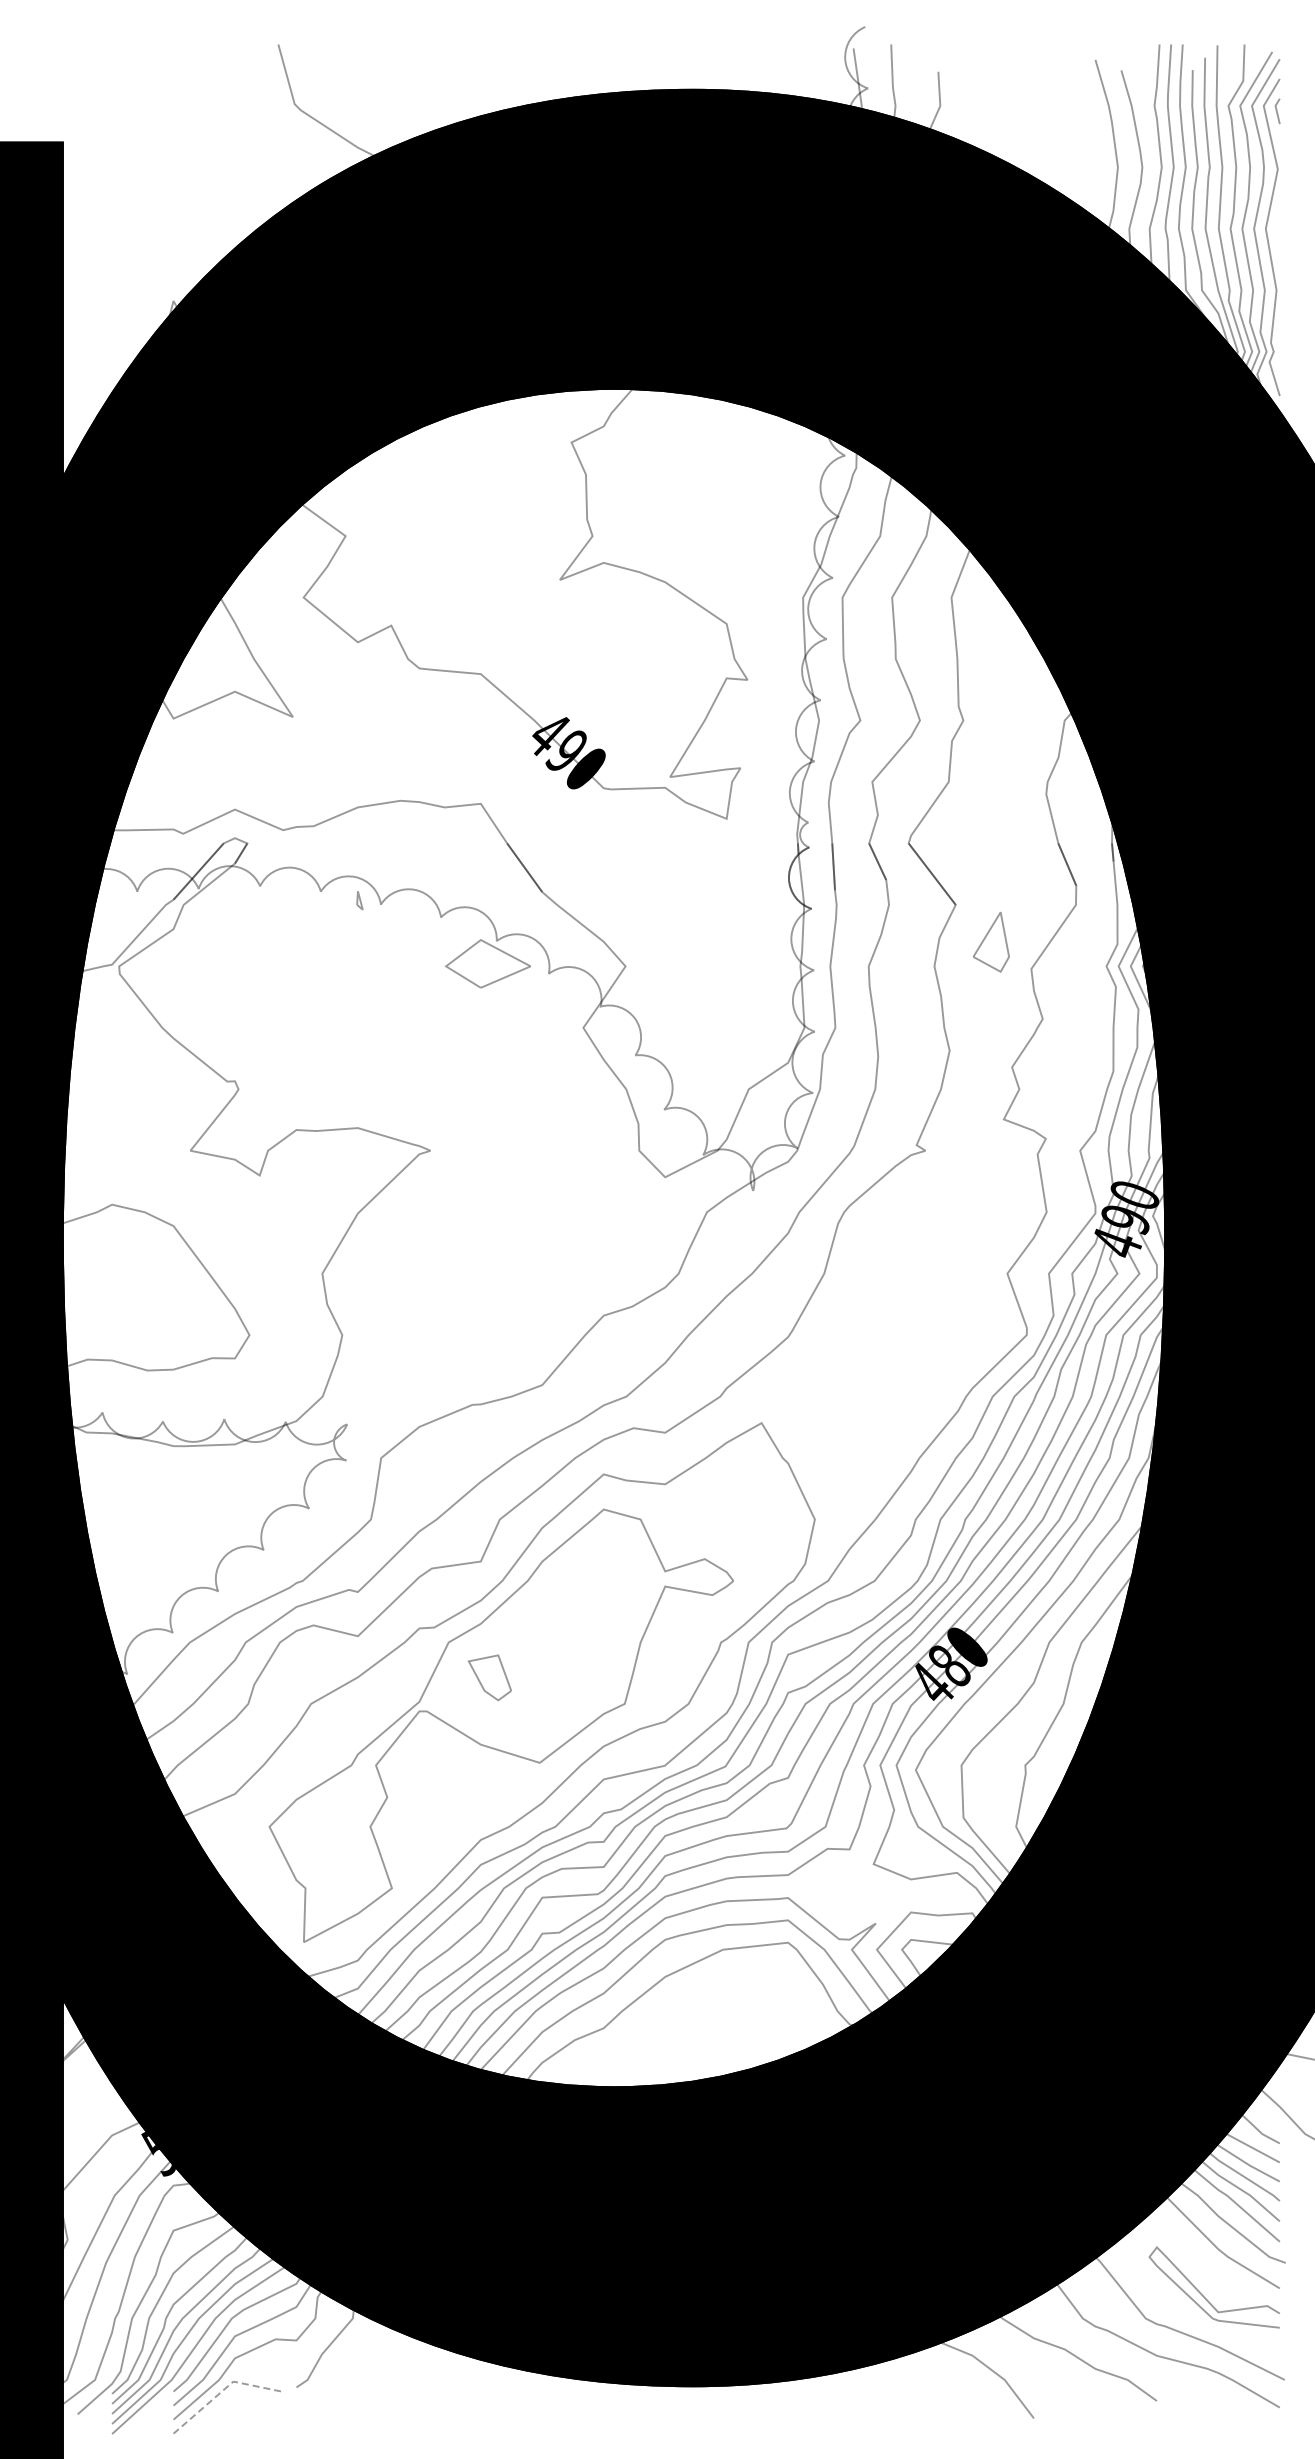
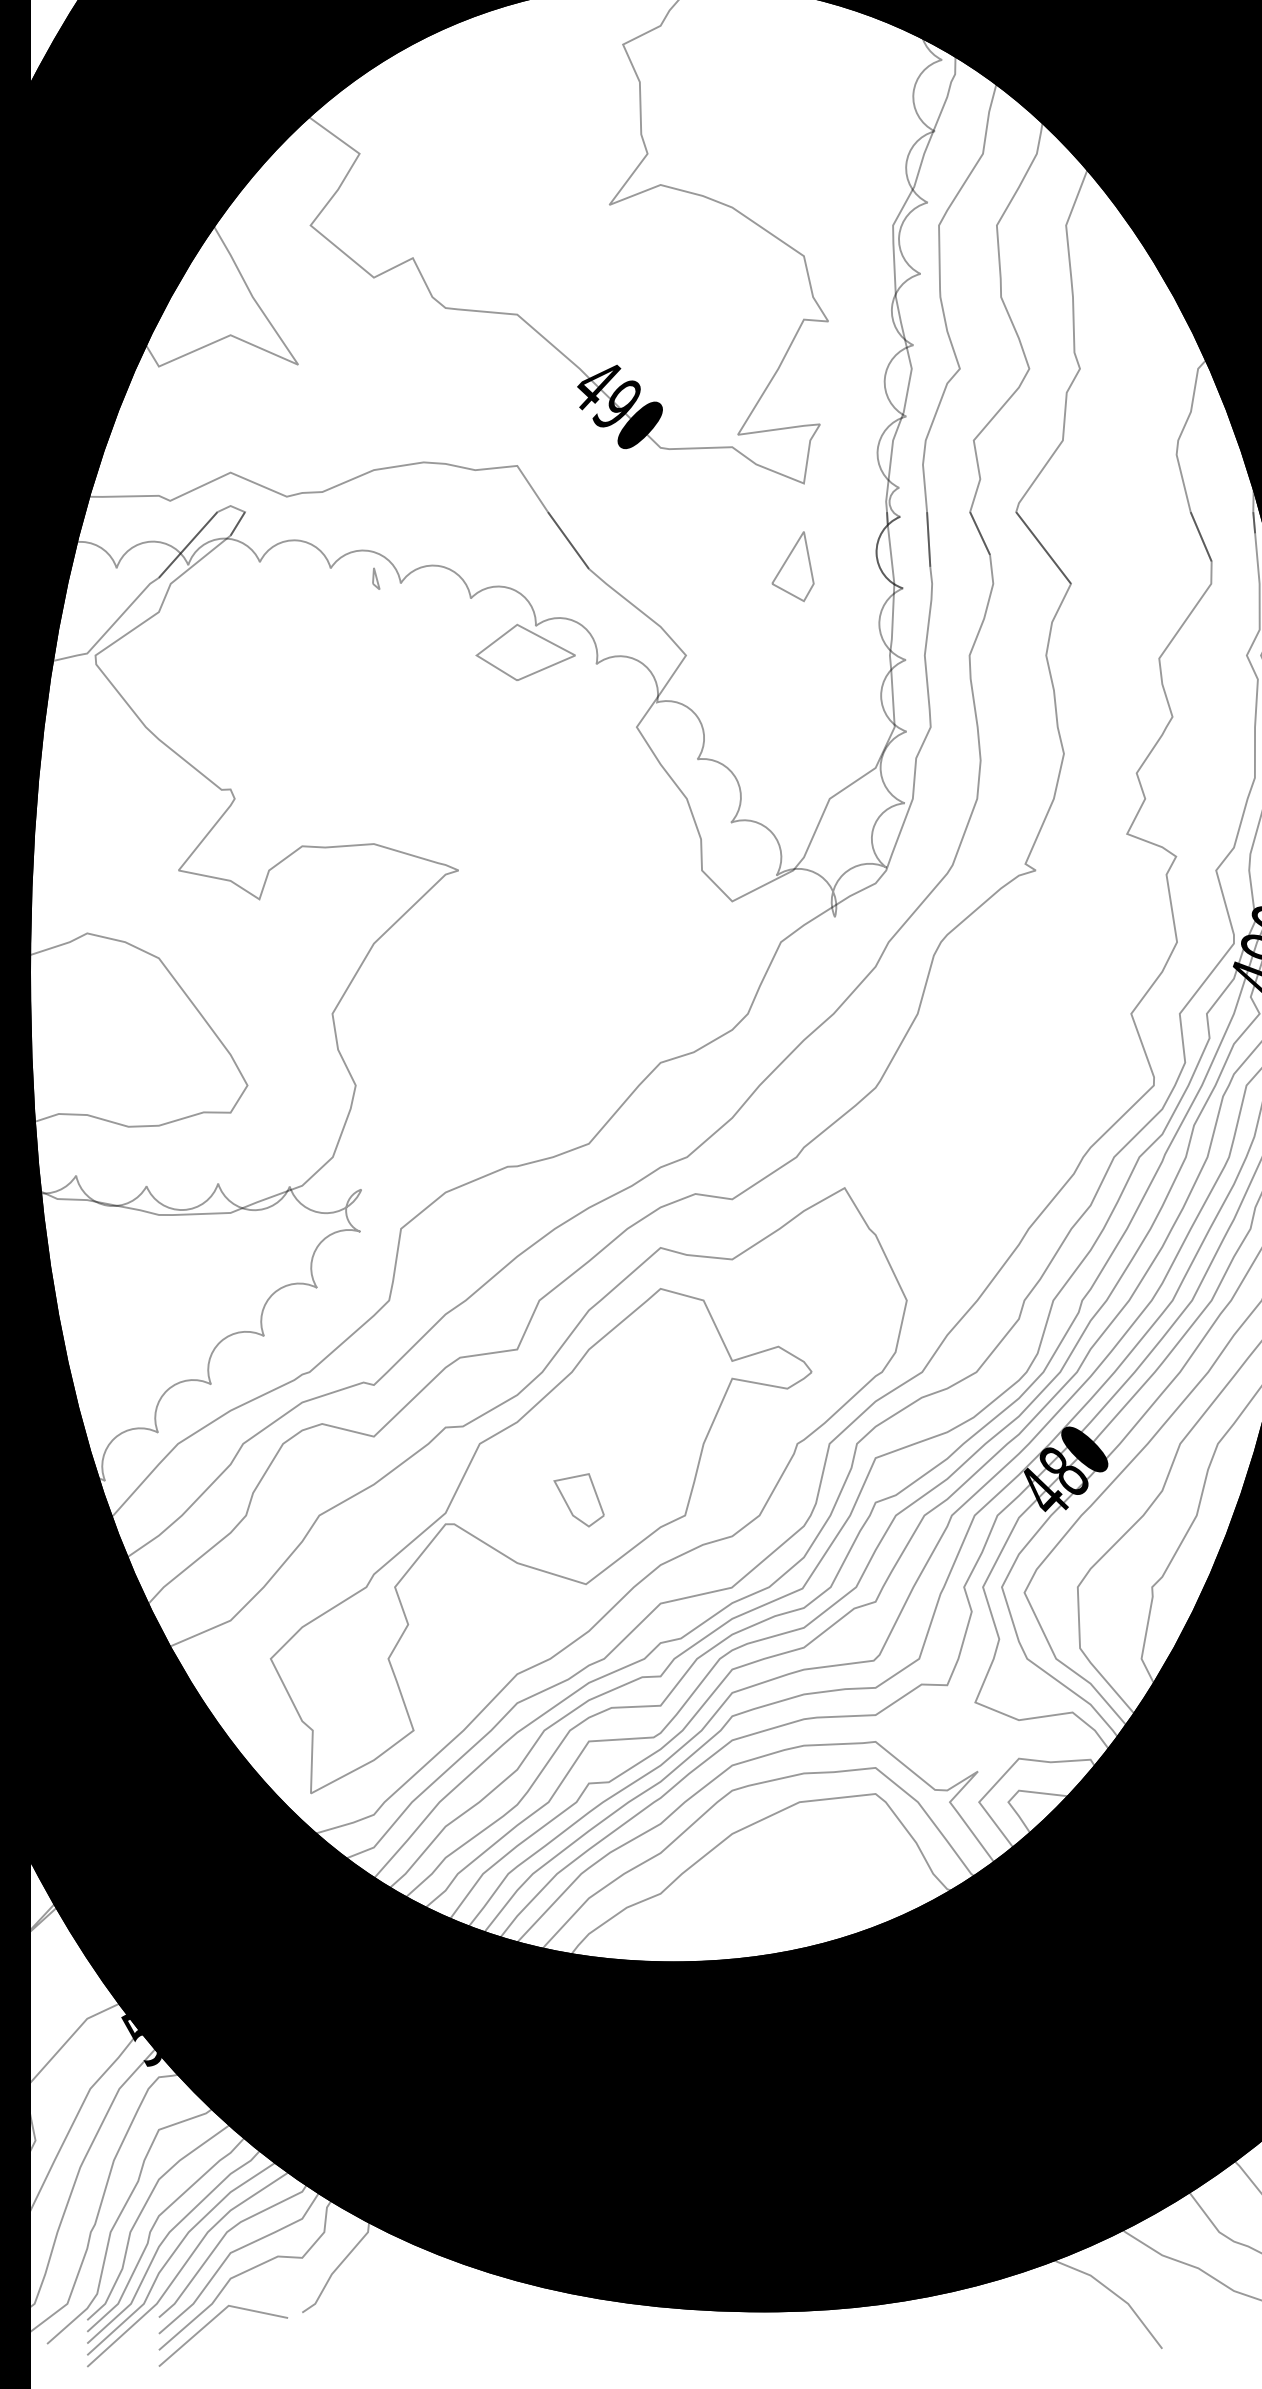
part: (991, 942) -> (793, 567), moved
part: (489, 1677) -> (578, 1499), moved
line: (223, 2390) -> (217, 2316), dashed -> solid

